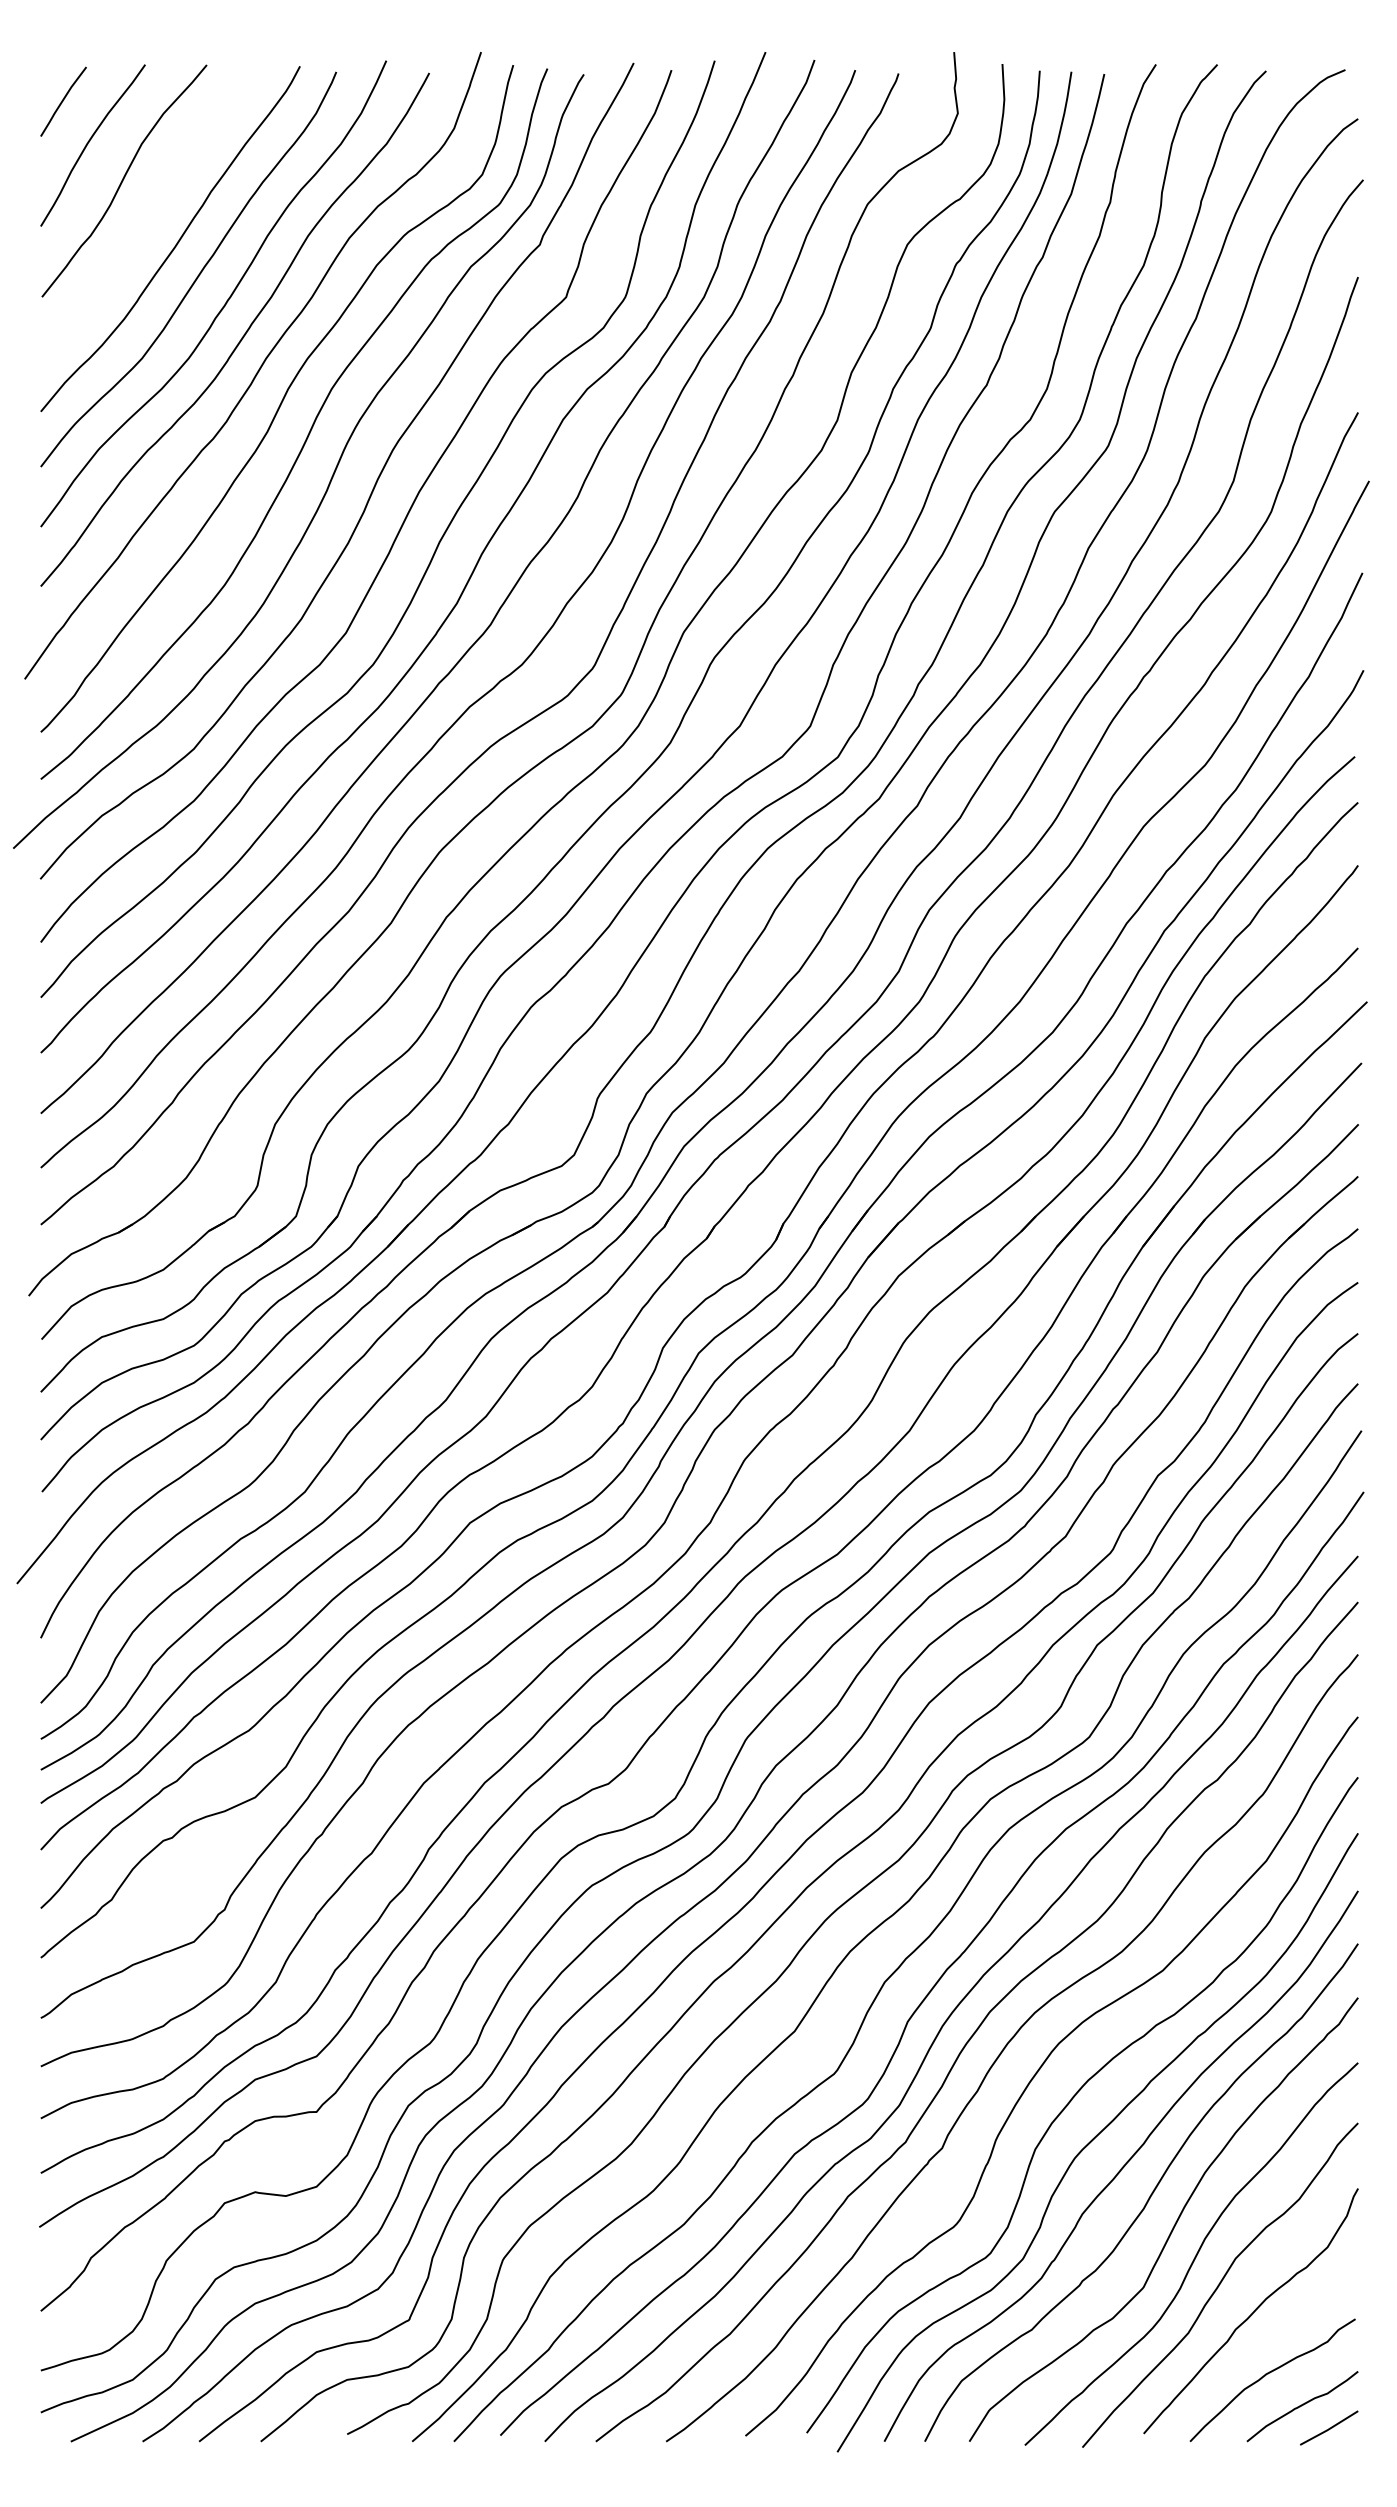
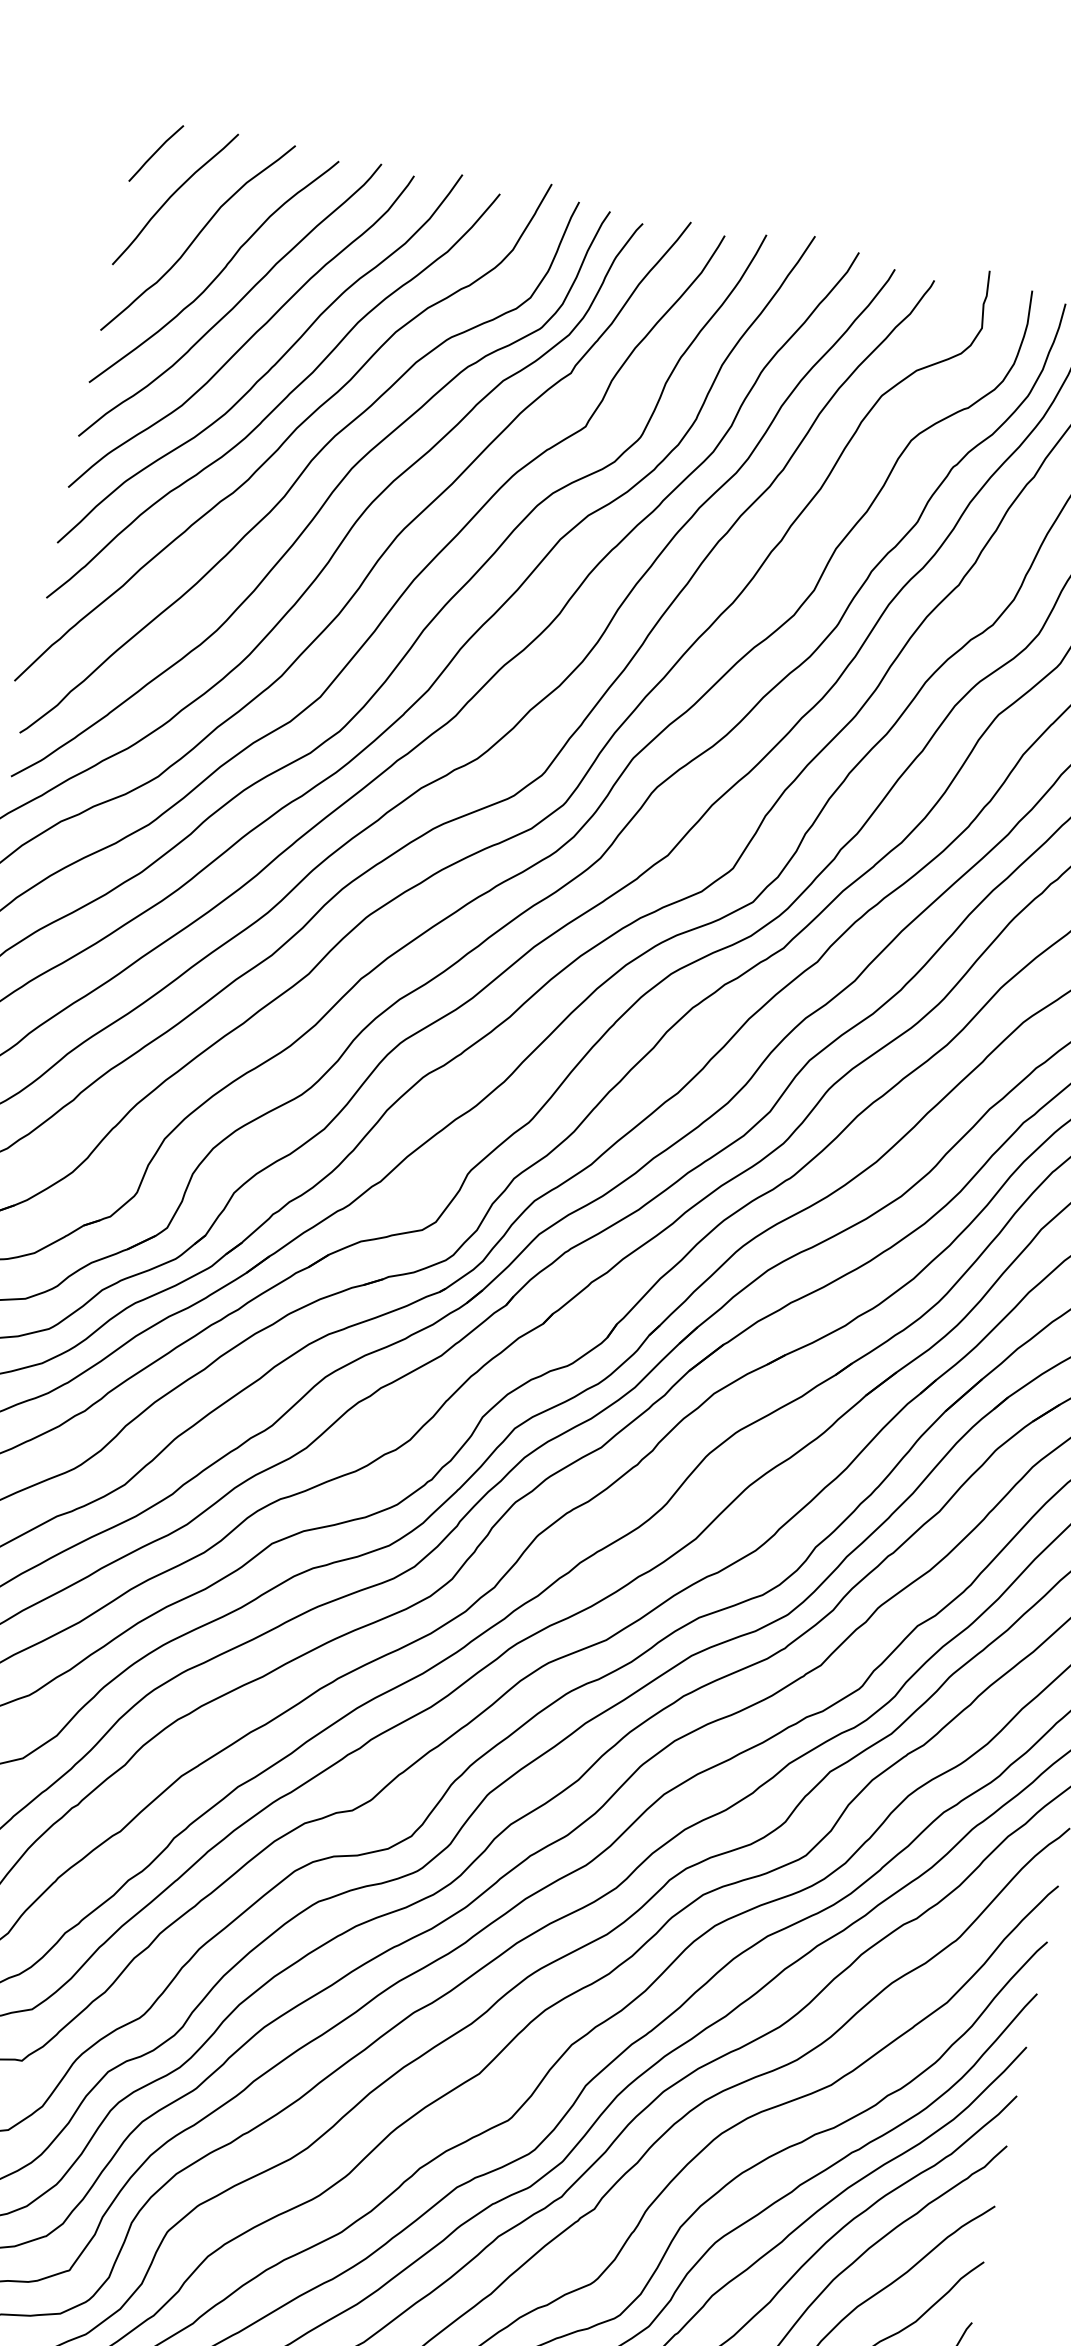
curve: (152, 214) -> (217, 274), added

